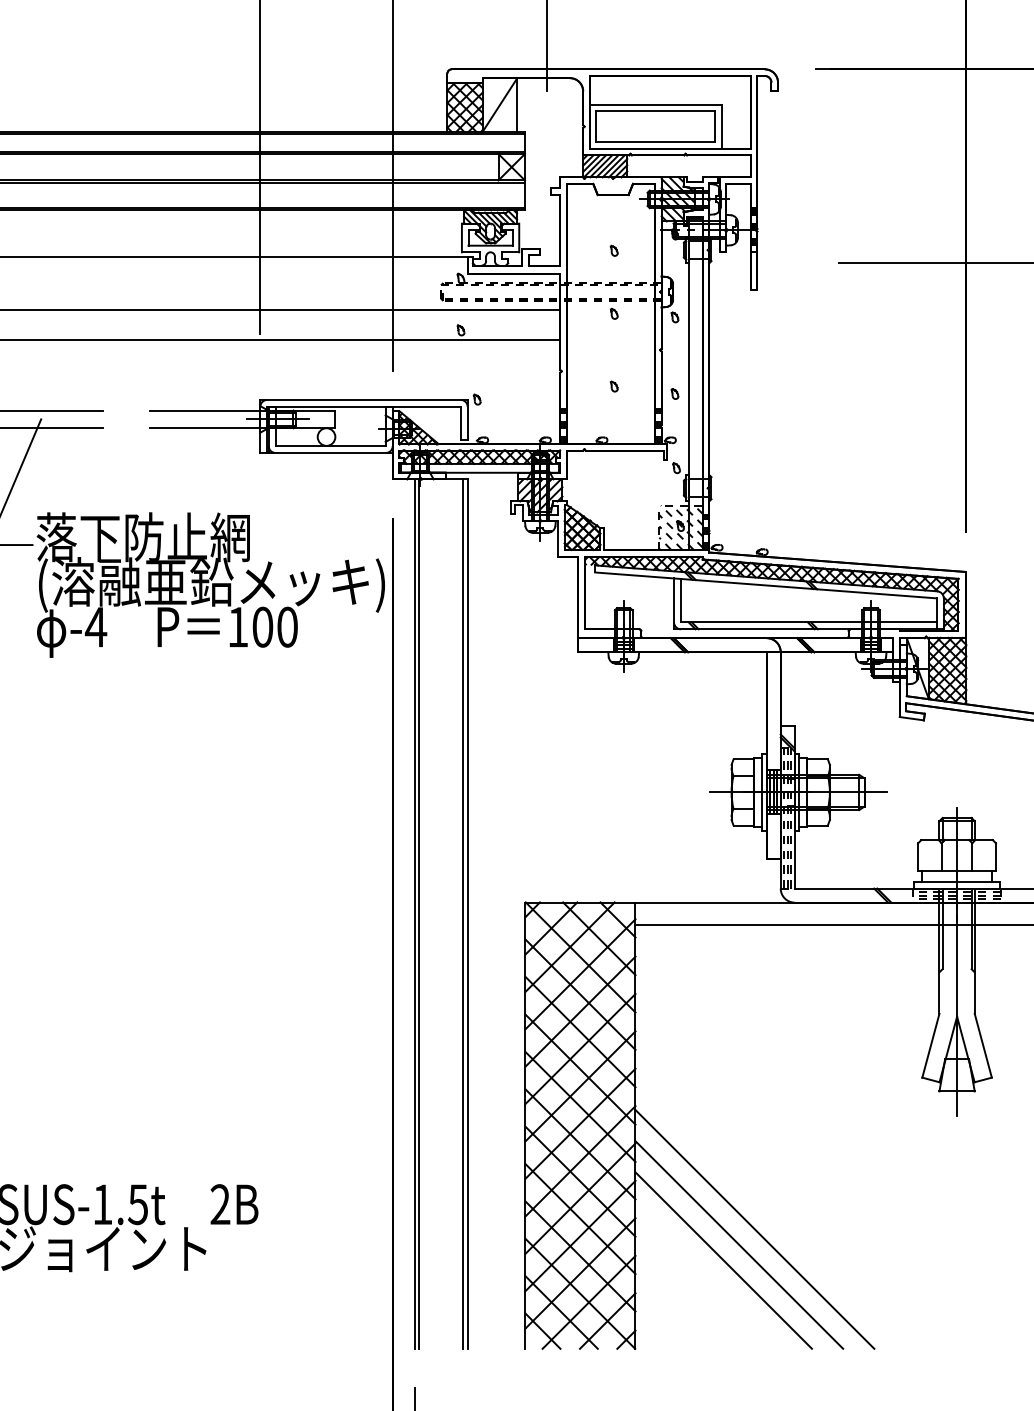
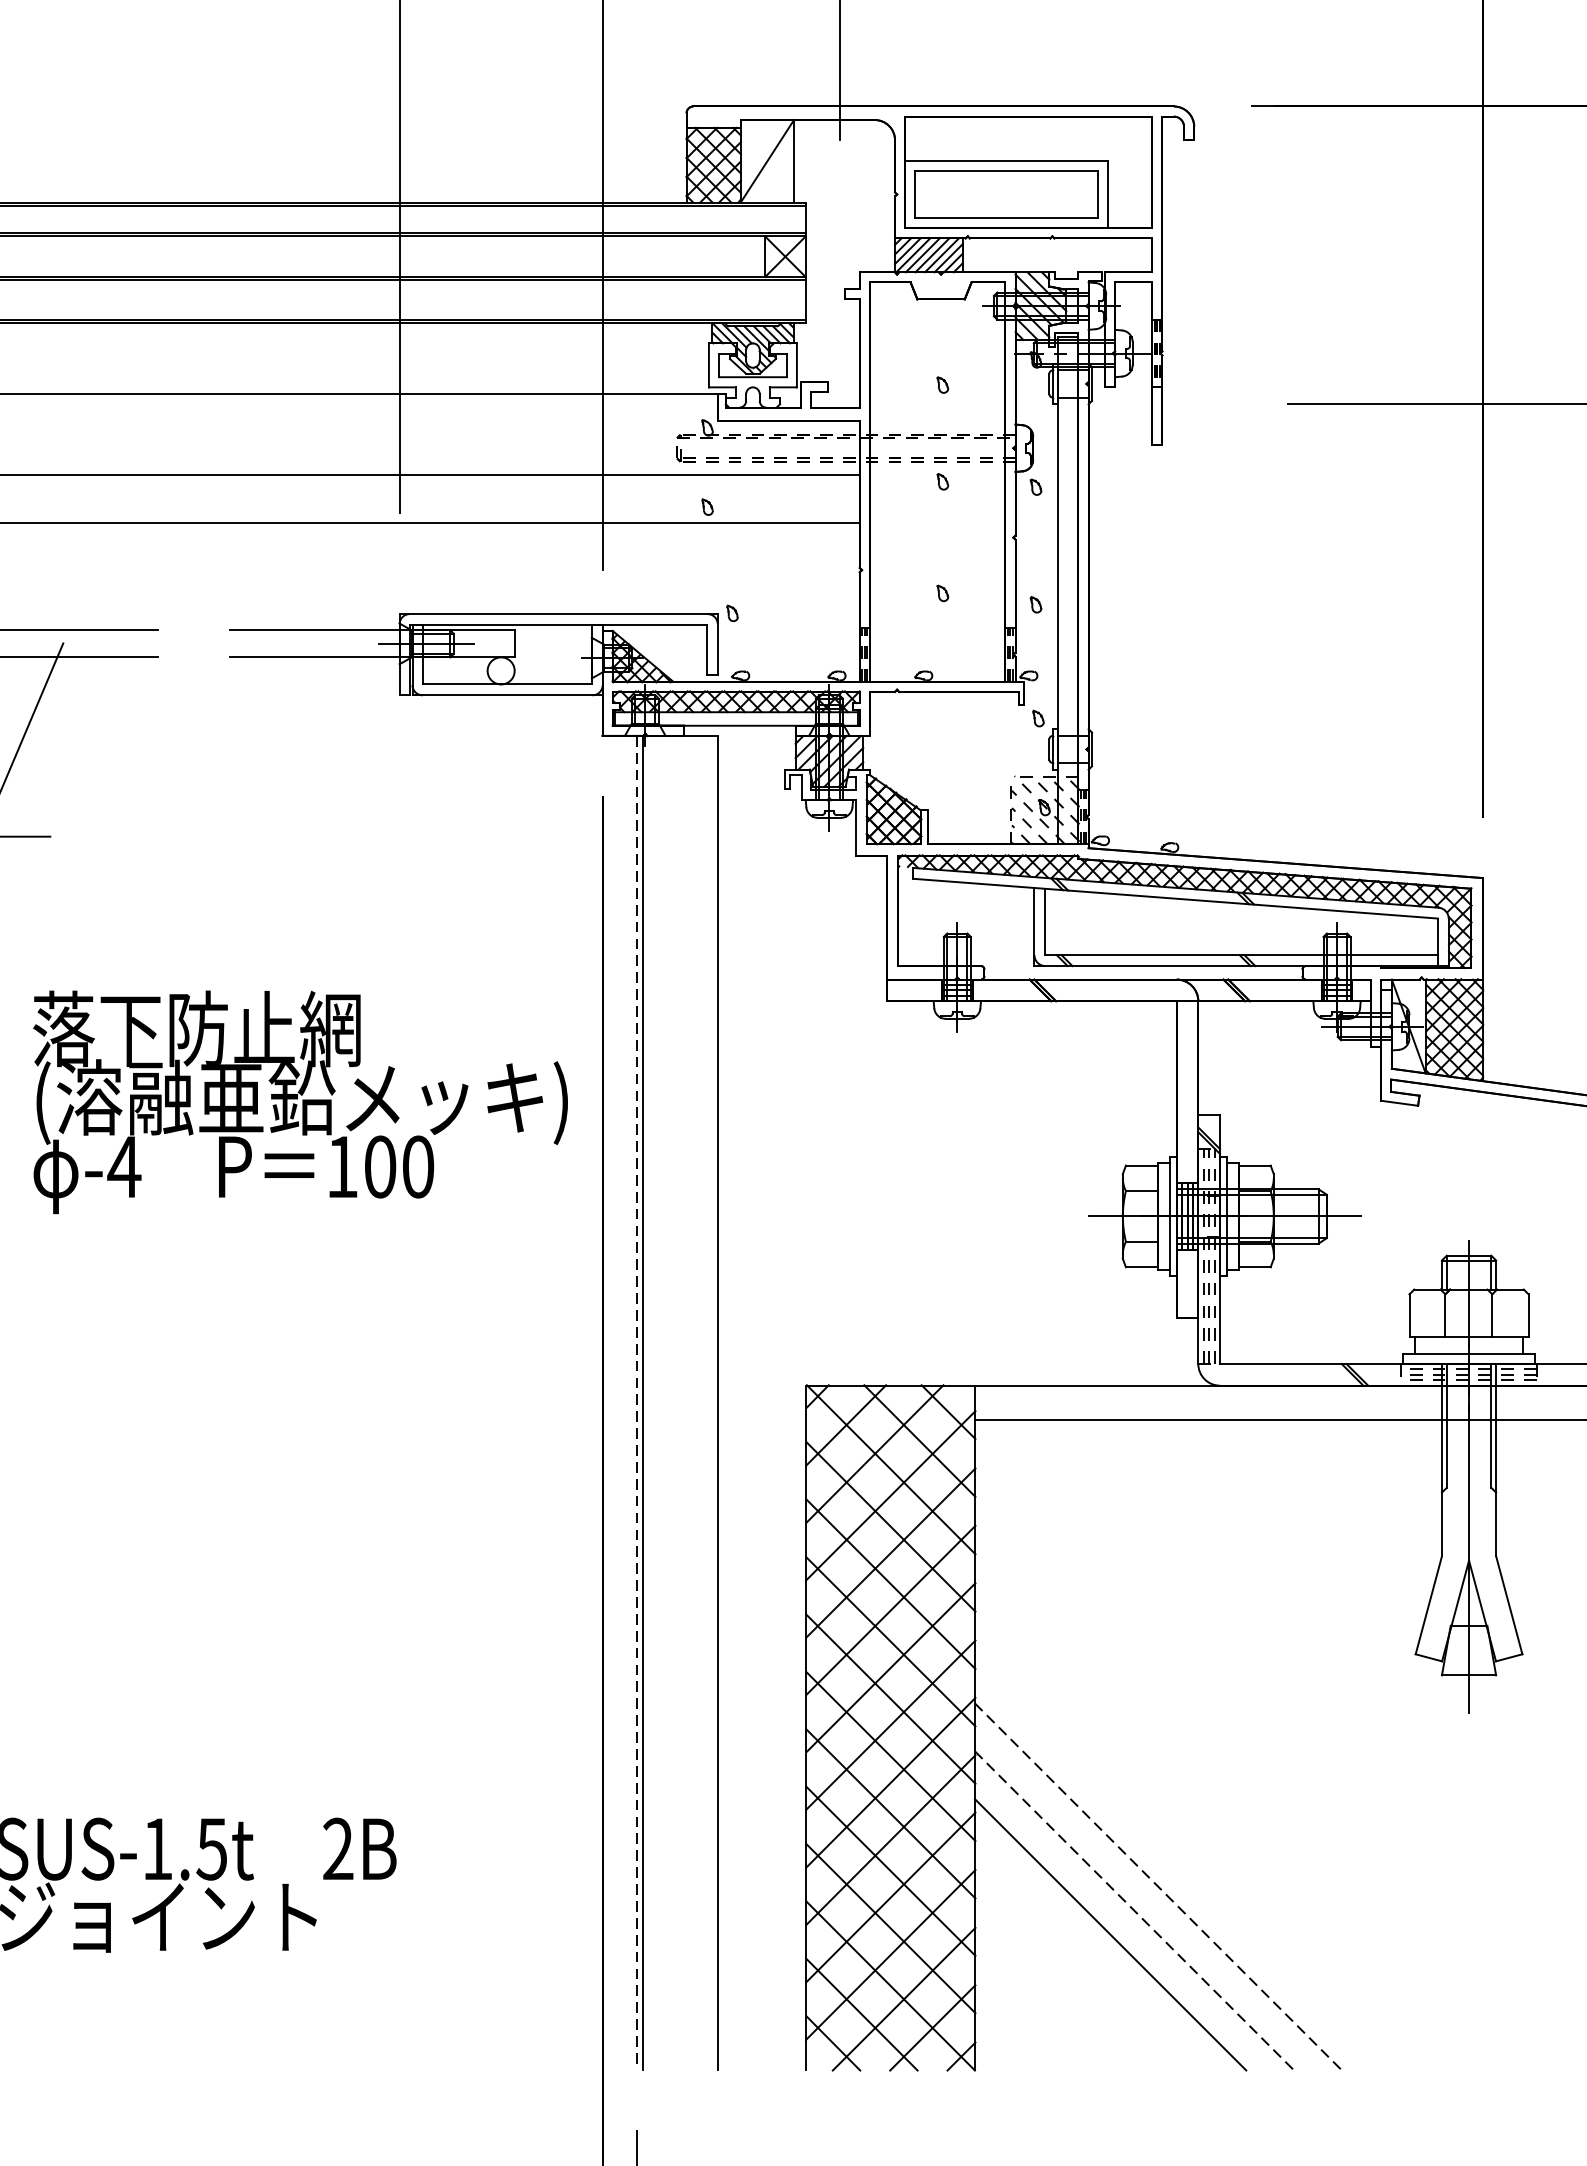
text: (210, 584) -> (299, 1101), moved
line: (463, 913) -> (711, 1402), removed
line: (414, 914) -> (636, 1403), solid -> dashed
line: (755, 1229) -> (1159, 1887), solid -> dashed
line: (739, 1245) -> (1135, 1911), solid -> dashed

